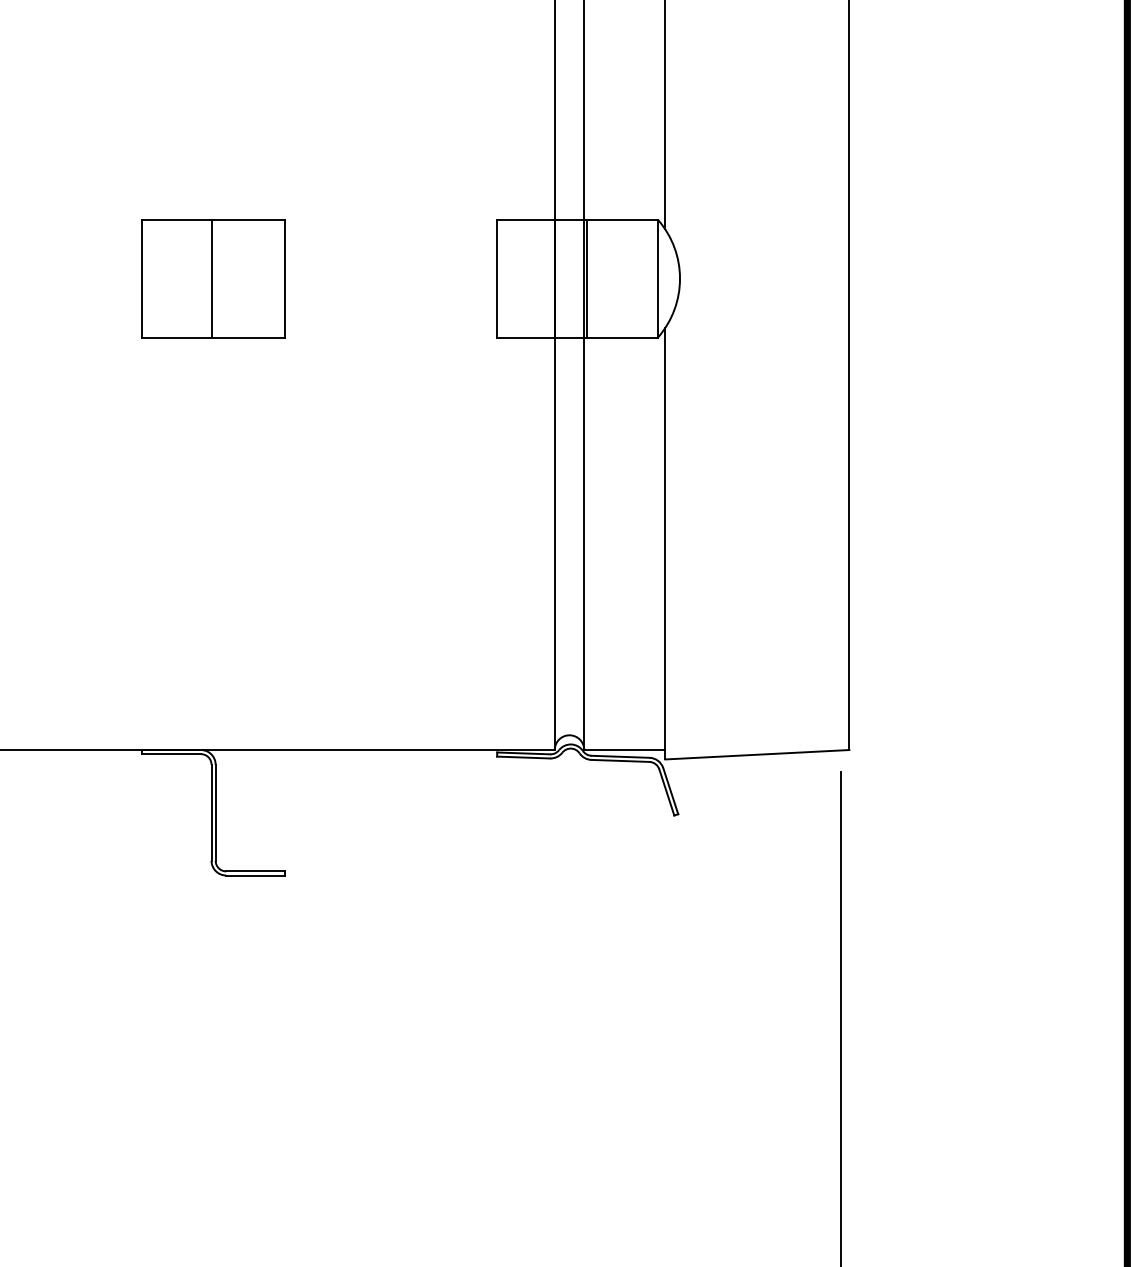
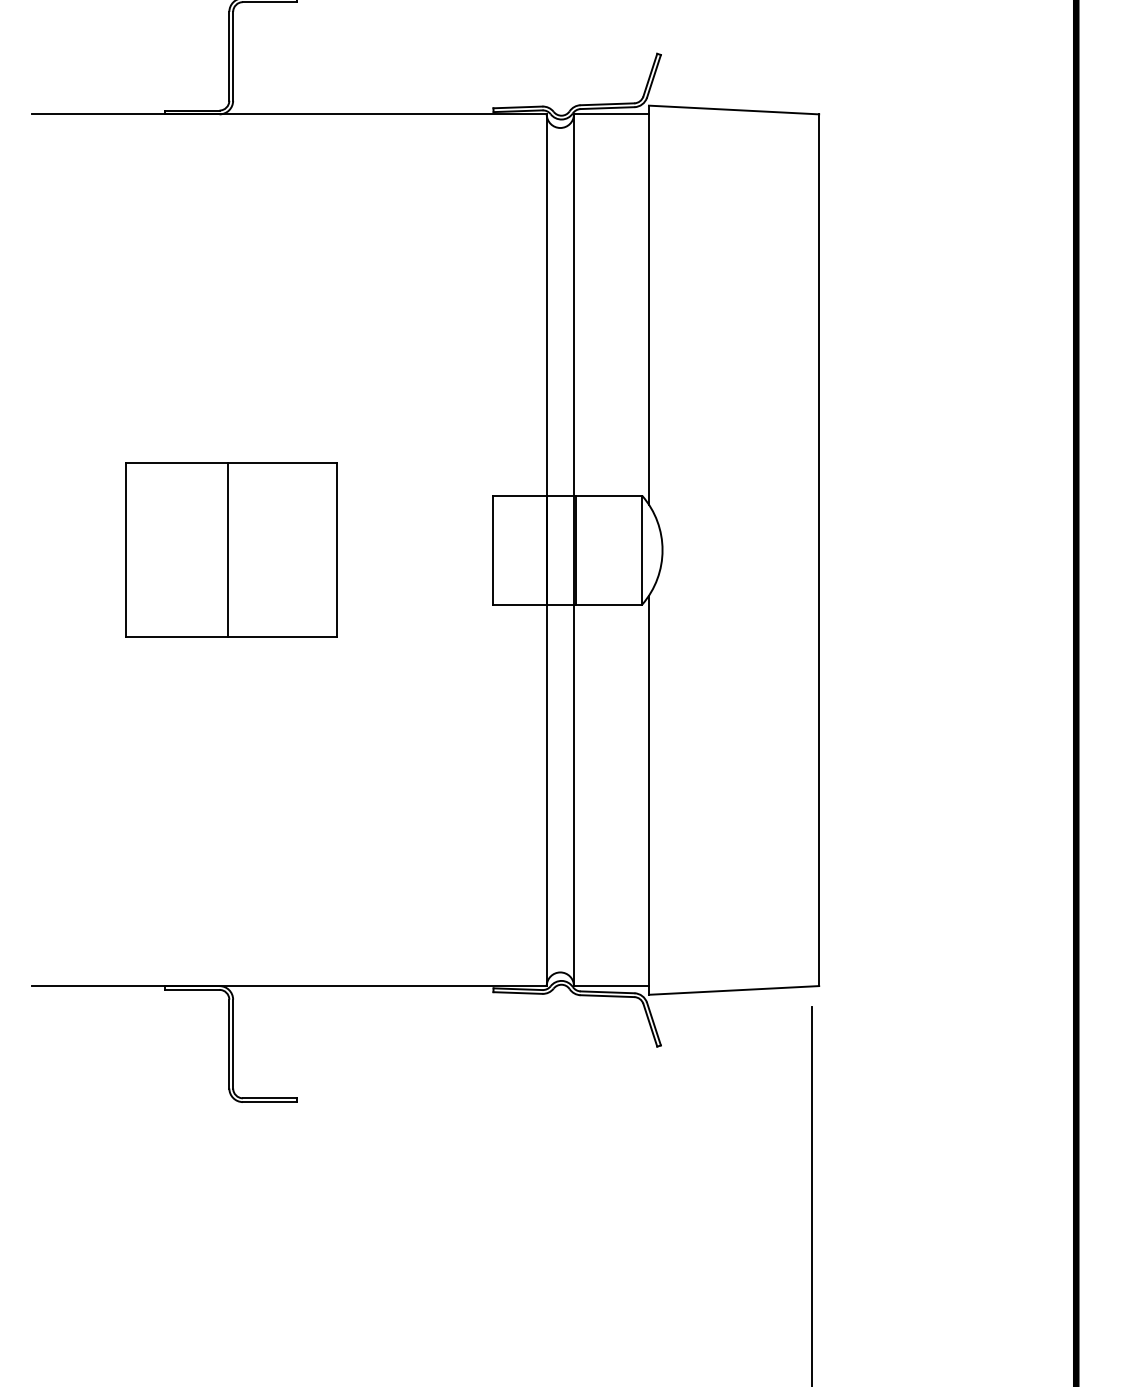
part: (212, 278) -> (230, 550), size x1.6

